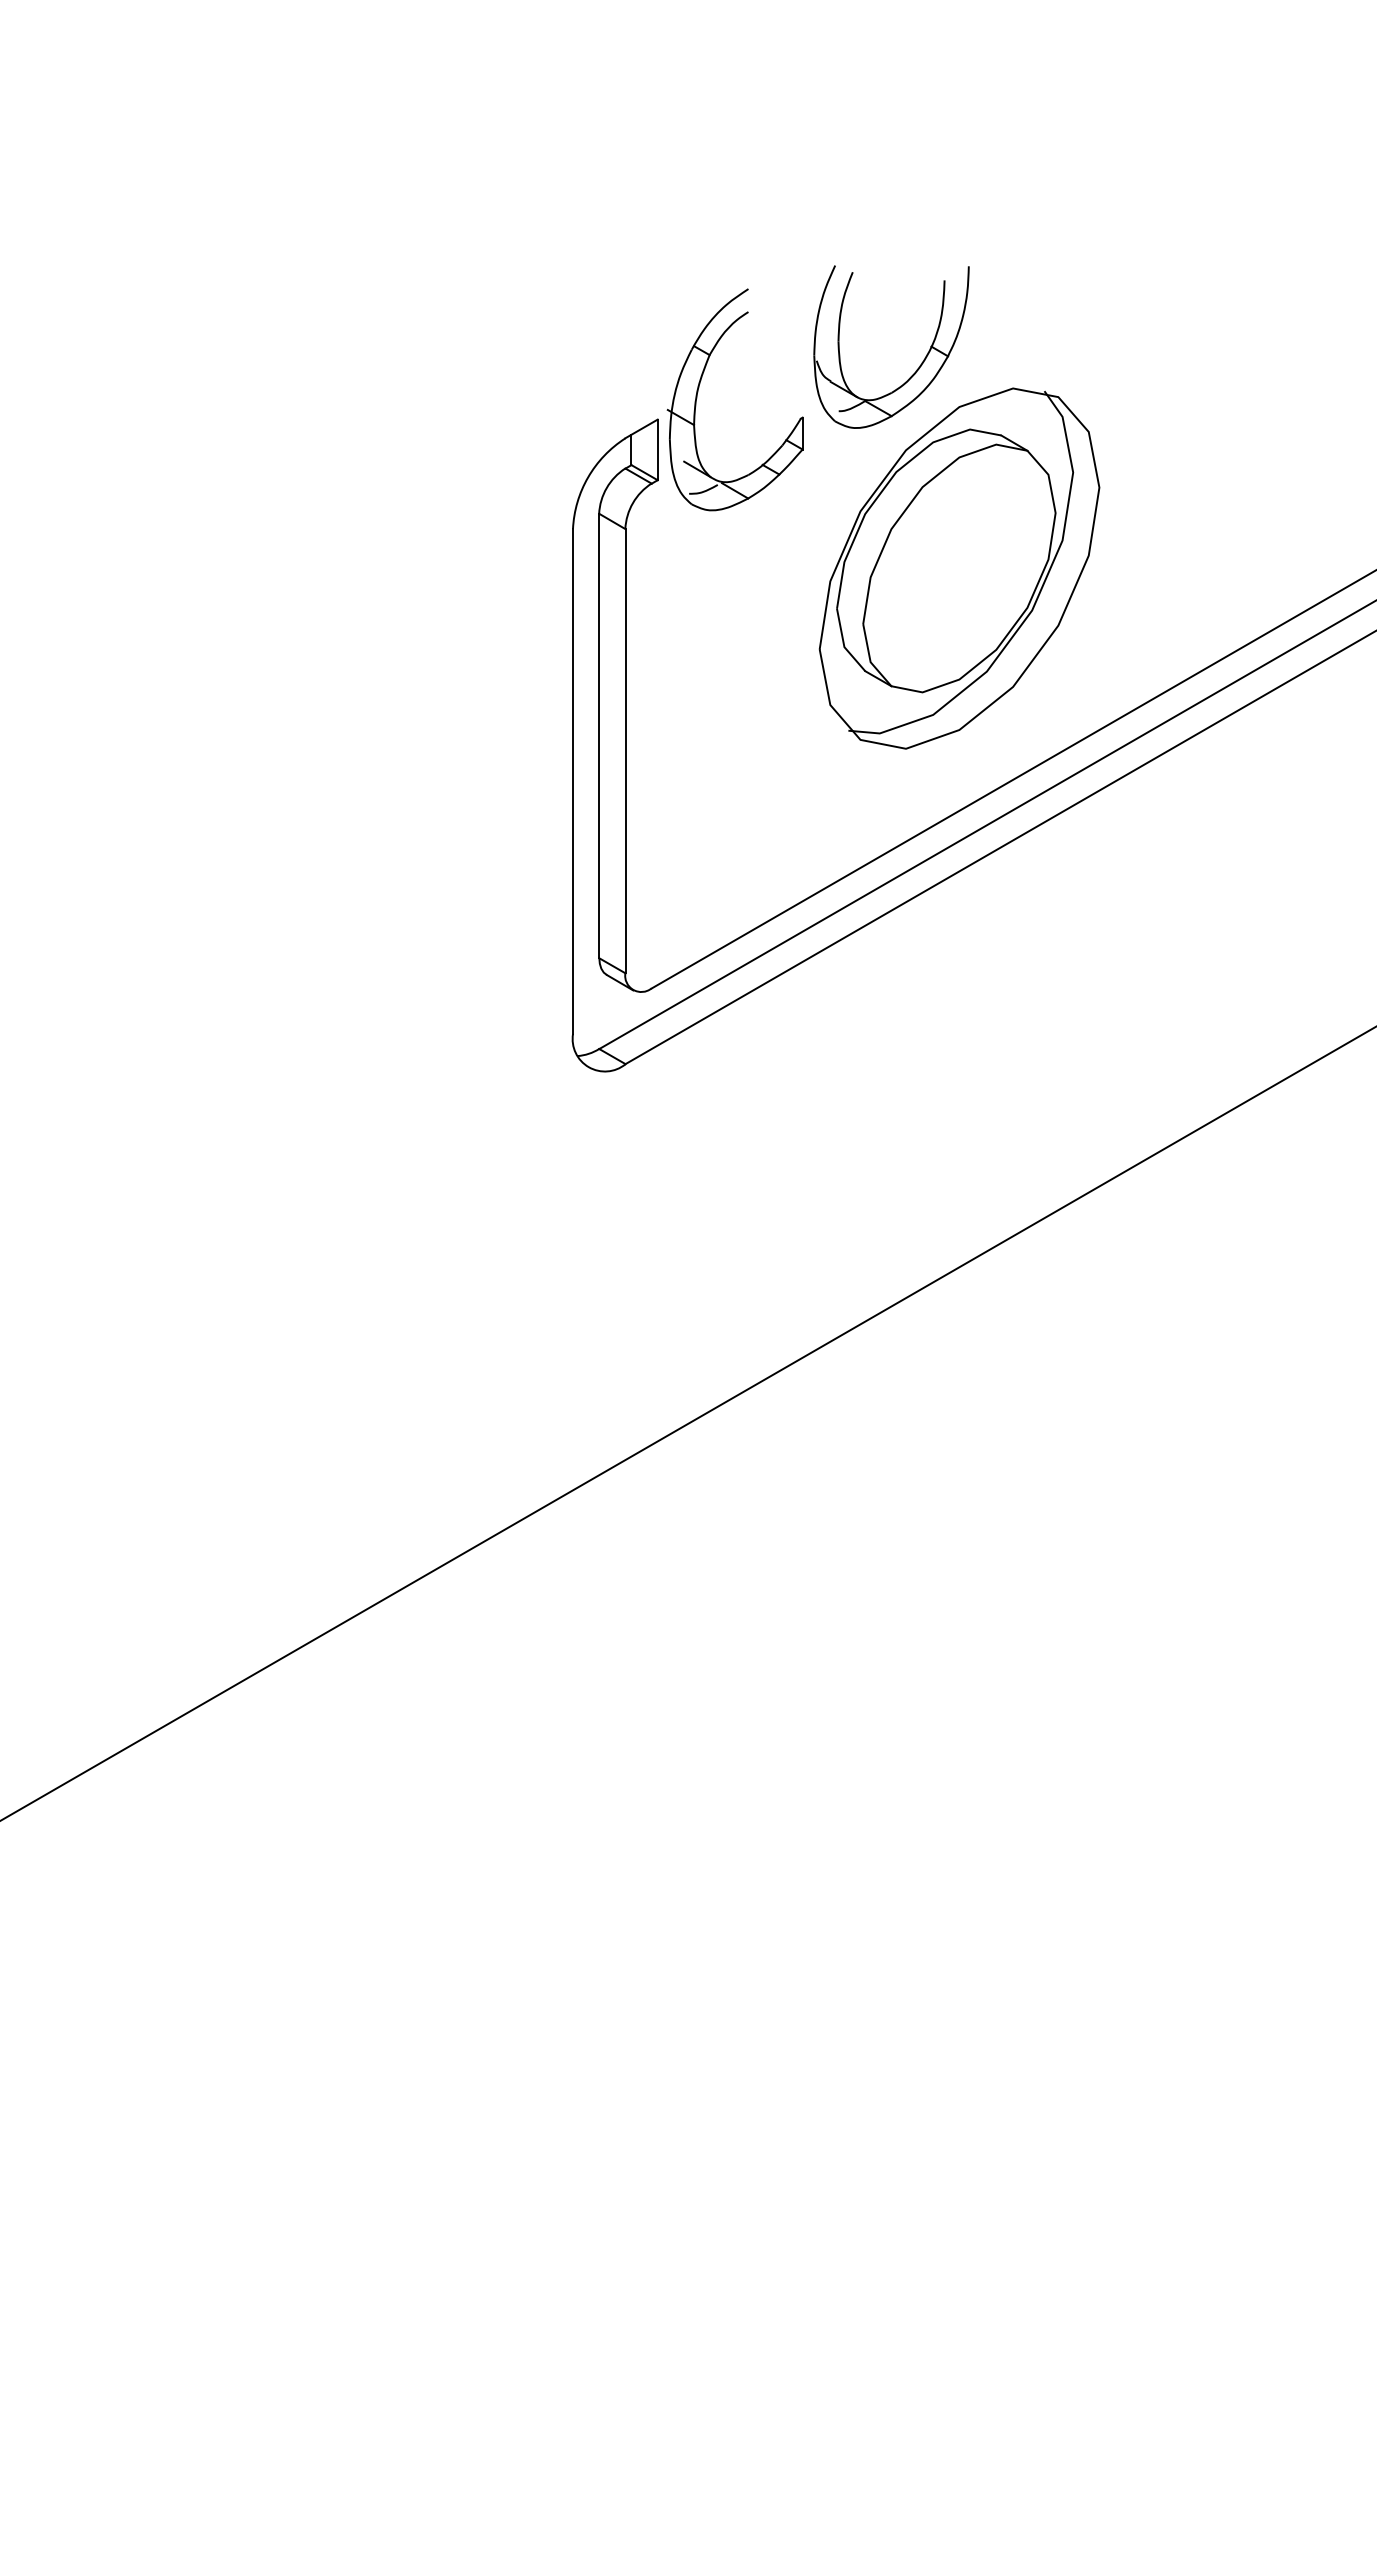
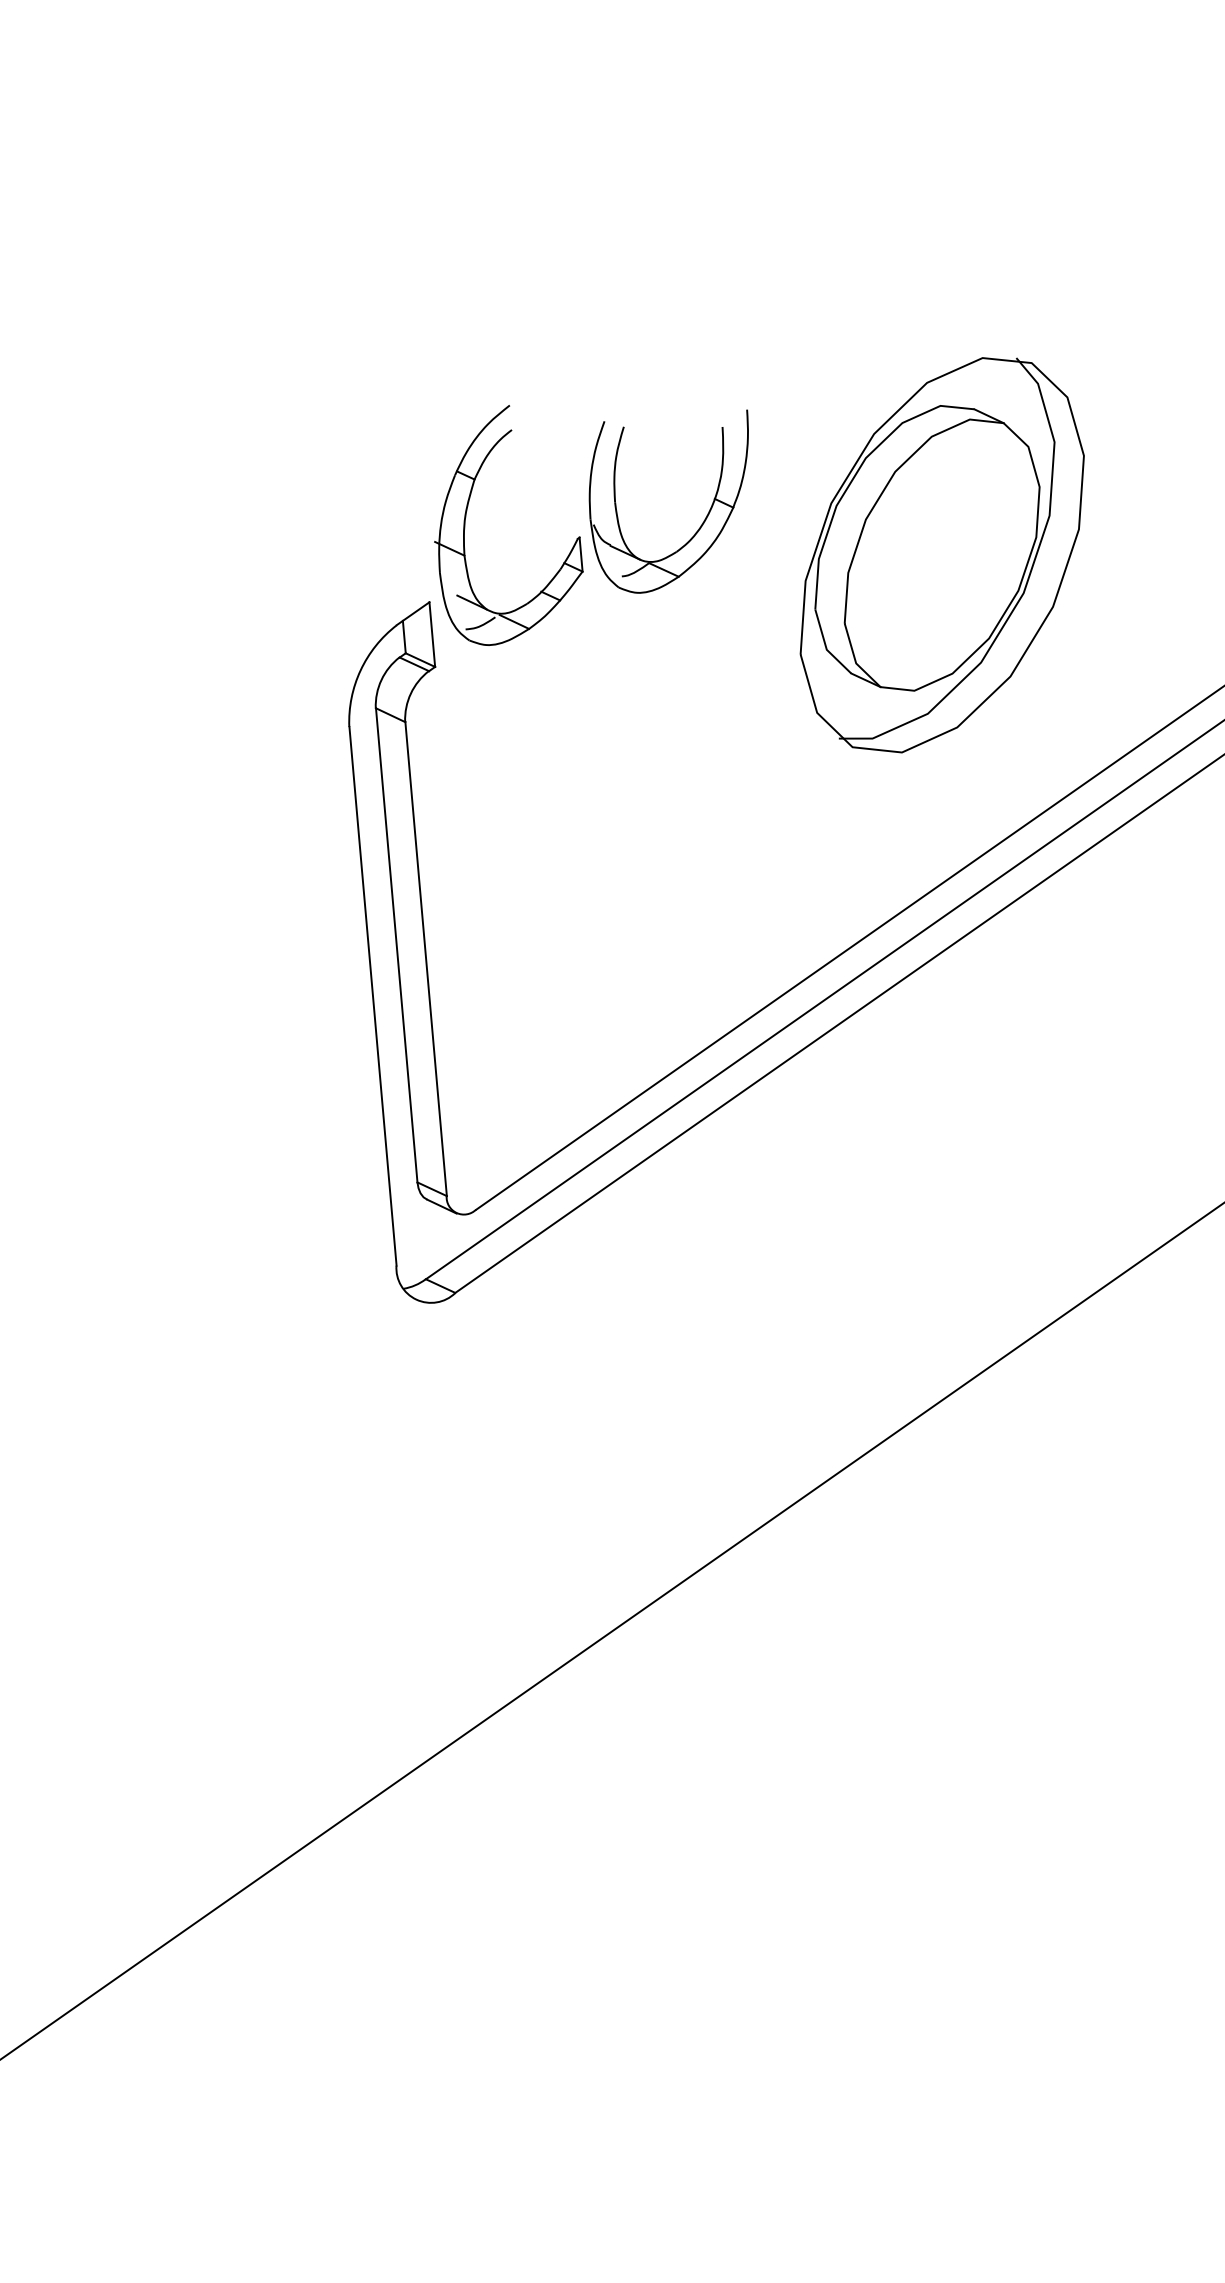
part: (698, 392) -> (466, 520), moved
part: (959, 568) -> (942, 555), moved

